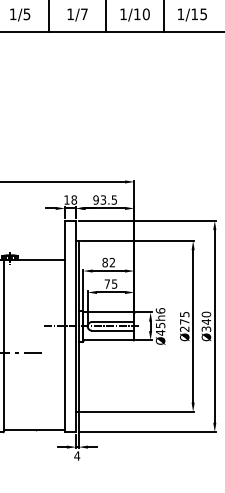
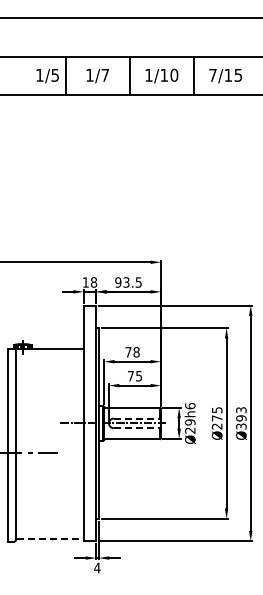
text: (180, 14) -> (212, 75), 1/15 -> 7/15
text: (20, 15) -> (47, 76), moved
text: (108, 262) -> (132, 352), 82 -> 78
text: (206, 318) -> (241, 414), Ø340 -> Ø393
line: (113, 321) -> (137, 418), solid -> dashed
text: (160, 329) -> (190, 426), Ø45h6 -> Ø29h6
line: (113, 330) -> (137, 428), solid -> dashed
line: (35, 429) -> (50, 538), solid -> dashed

